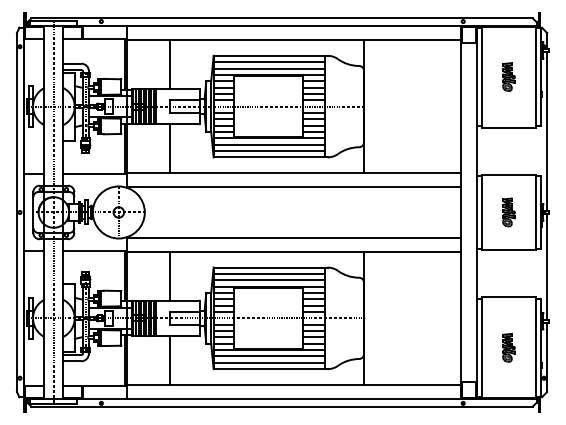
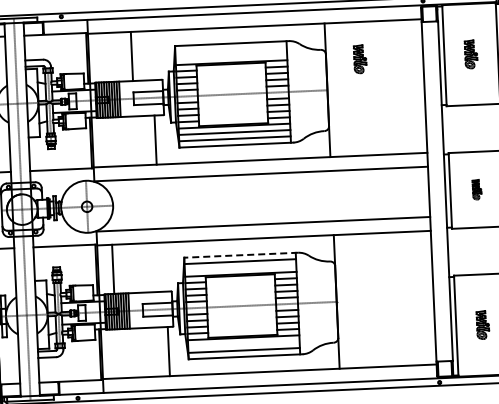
line: (269, 62) -> (231, 50), removed
line: (269, 68) -> (231, 56), removed
part: (397, 76) -> (359, 58), added
line: (170, 148) -> (155, 139), moved
part: (508, 212) -> (476, 189), size x0.7
line: (270, 267) -> (241, 255), solid -> dashed
line: (170, 275) -> (113, 268), moved
line: (269, 280) -> (240, 268), removed
line: (269, 356) -> (244, 344), removed
line: (170, 360) -> (169, 351), moved

